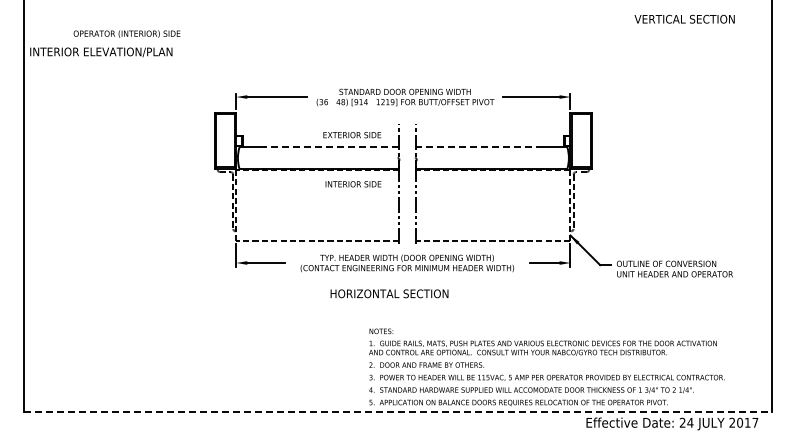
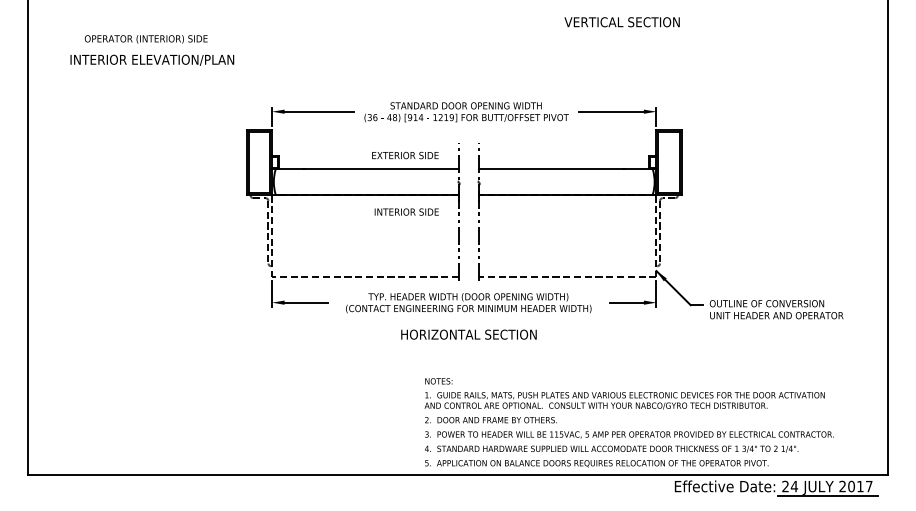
text: (684, 18) -> (621, 21), moved
text: (101, 52) -> (152, 60), moved
line: (331, 147) -> (381, 169), dashed -> solid
line: (479, 147) -> (551, 169), dashed -> solid
text: (389, 293) -> (468, 334), moved
line: (398, 412) -> (458, 474), dashed -> solid
line: (719, 430) -> (827, 495), added

